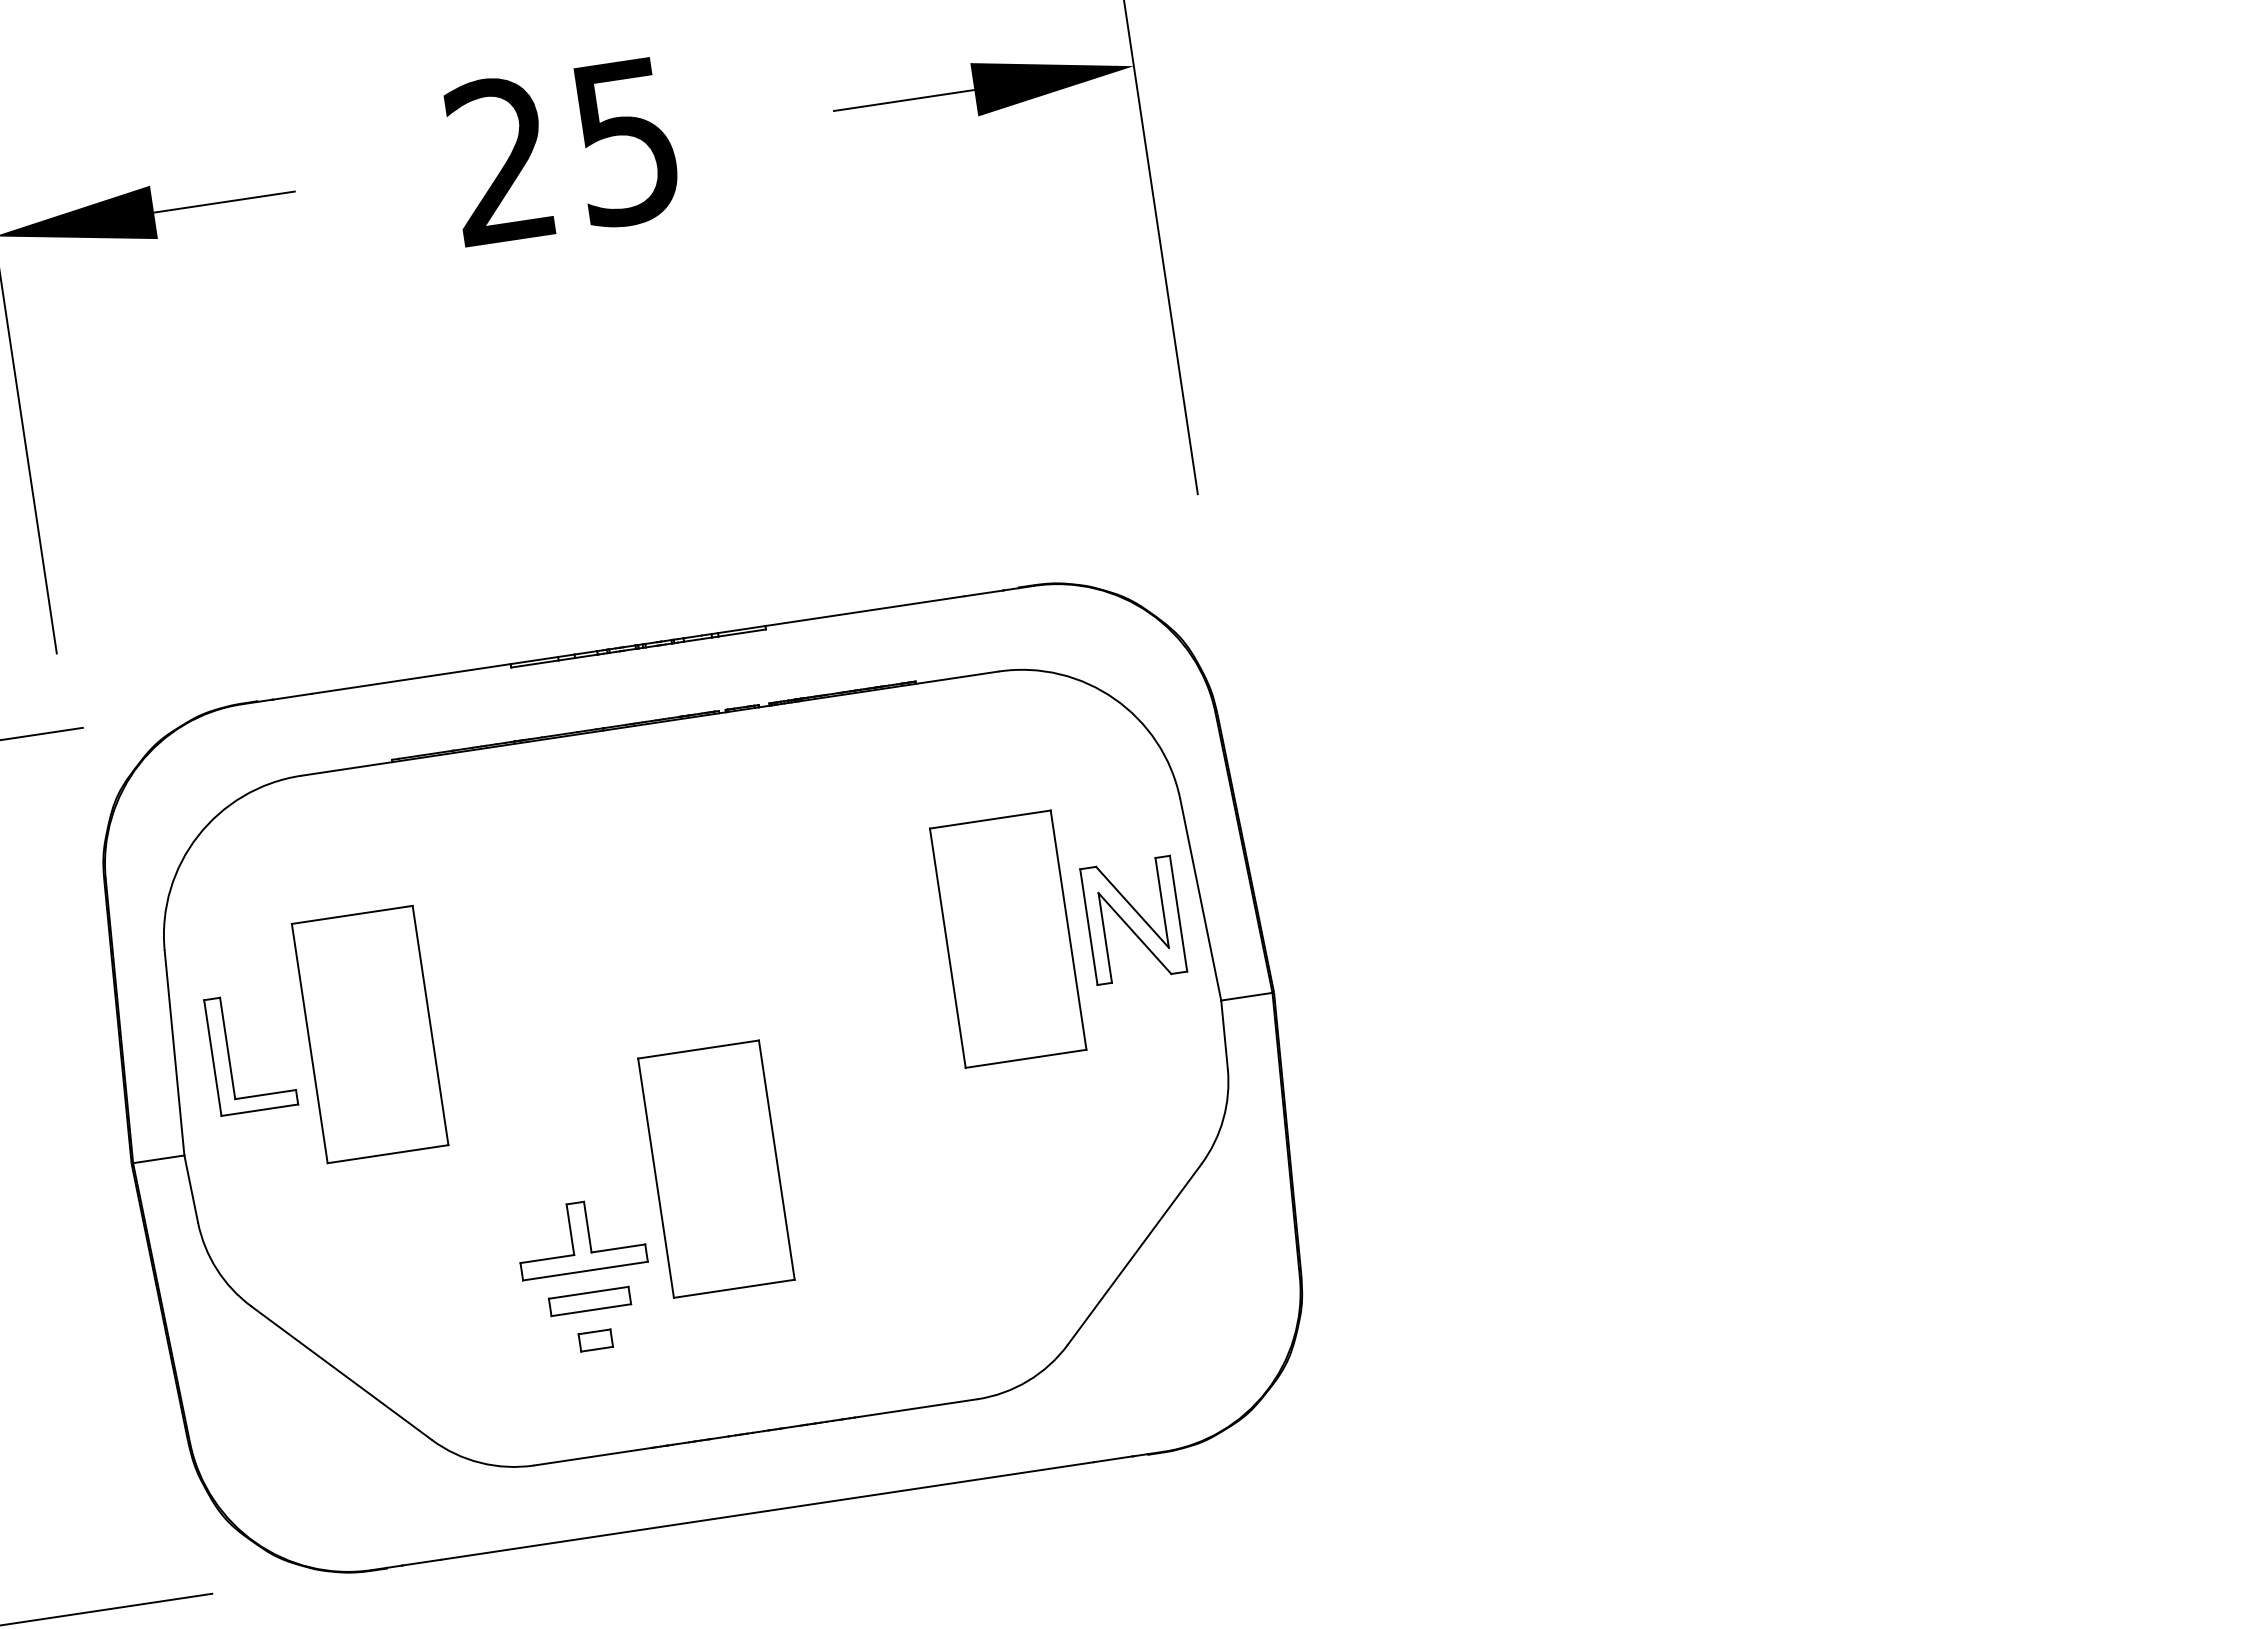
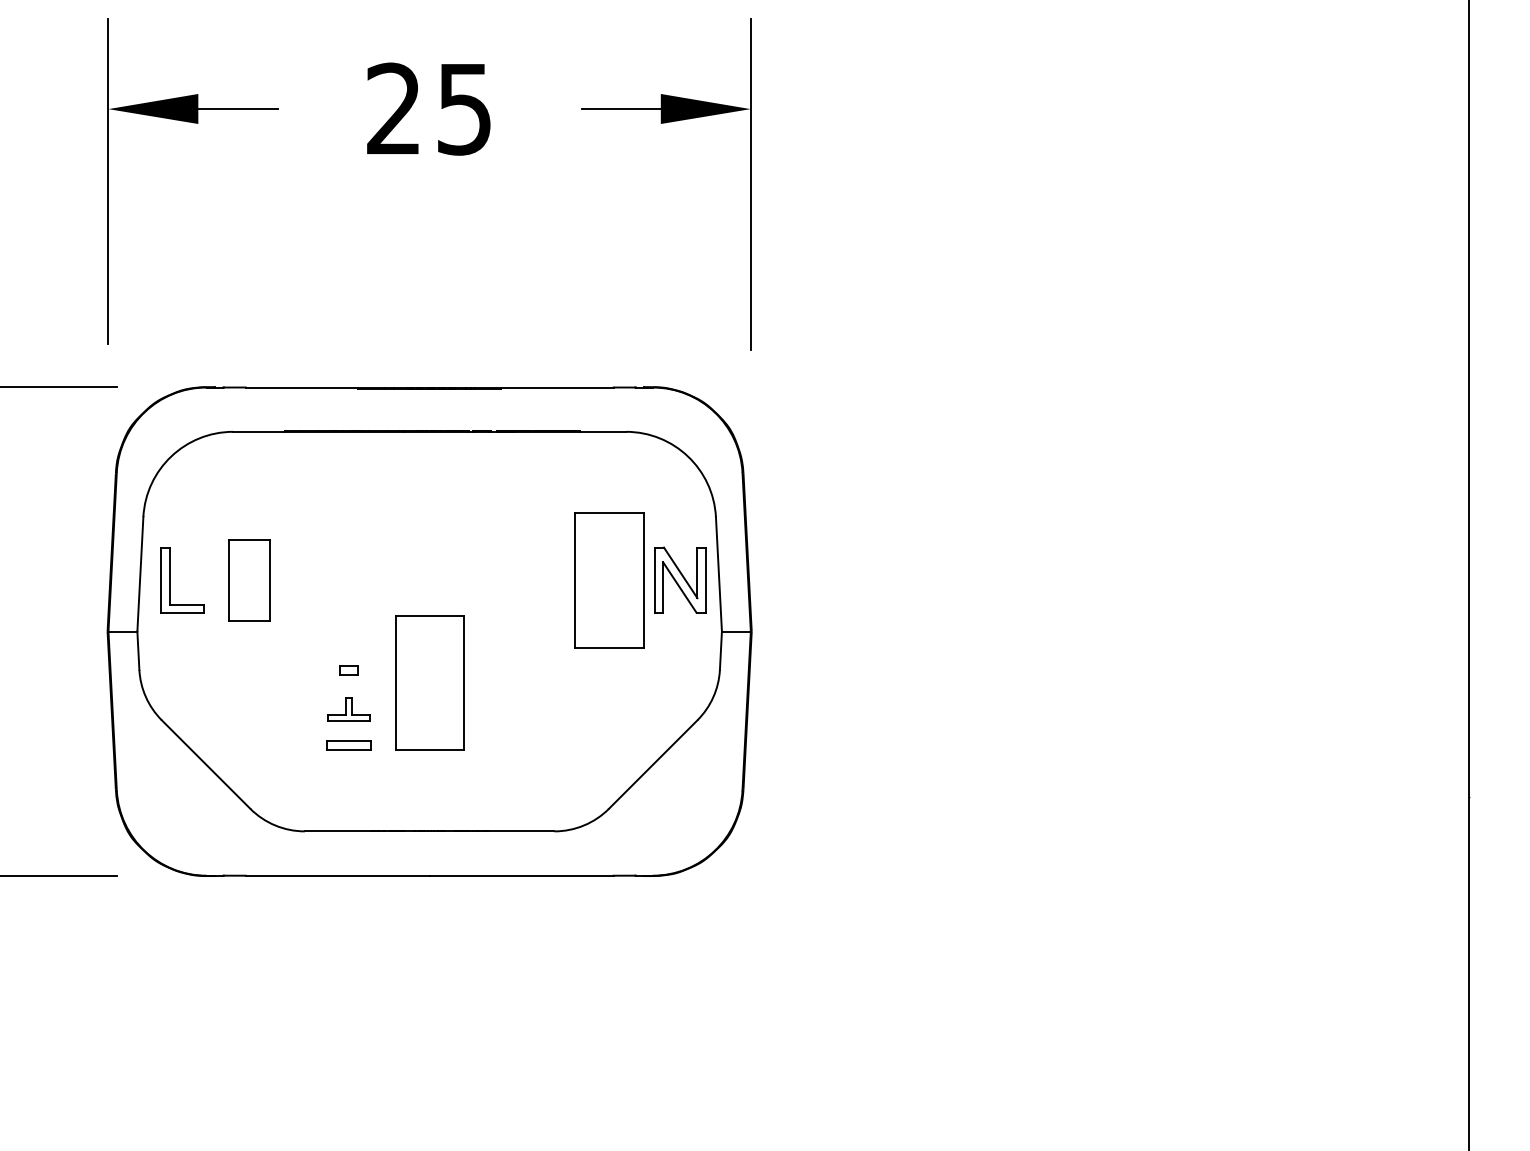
part: (369, 1035) -> (249, 580), size x0.6
part: (579, 1235) -> (348, 708), size x0.6
part: (594, 1340) -> (348, 670), moved

